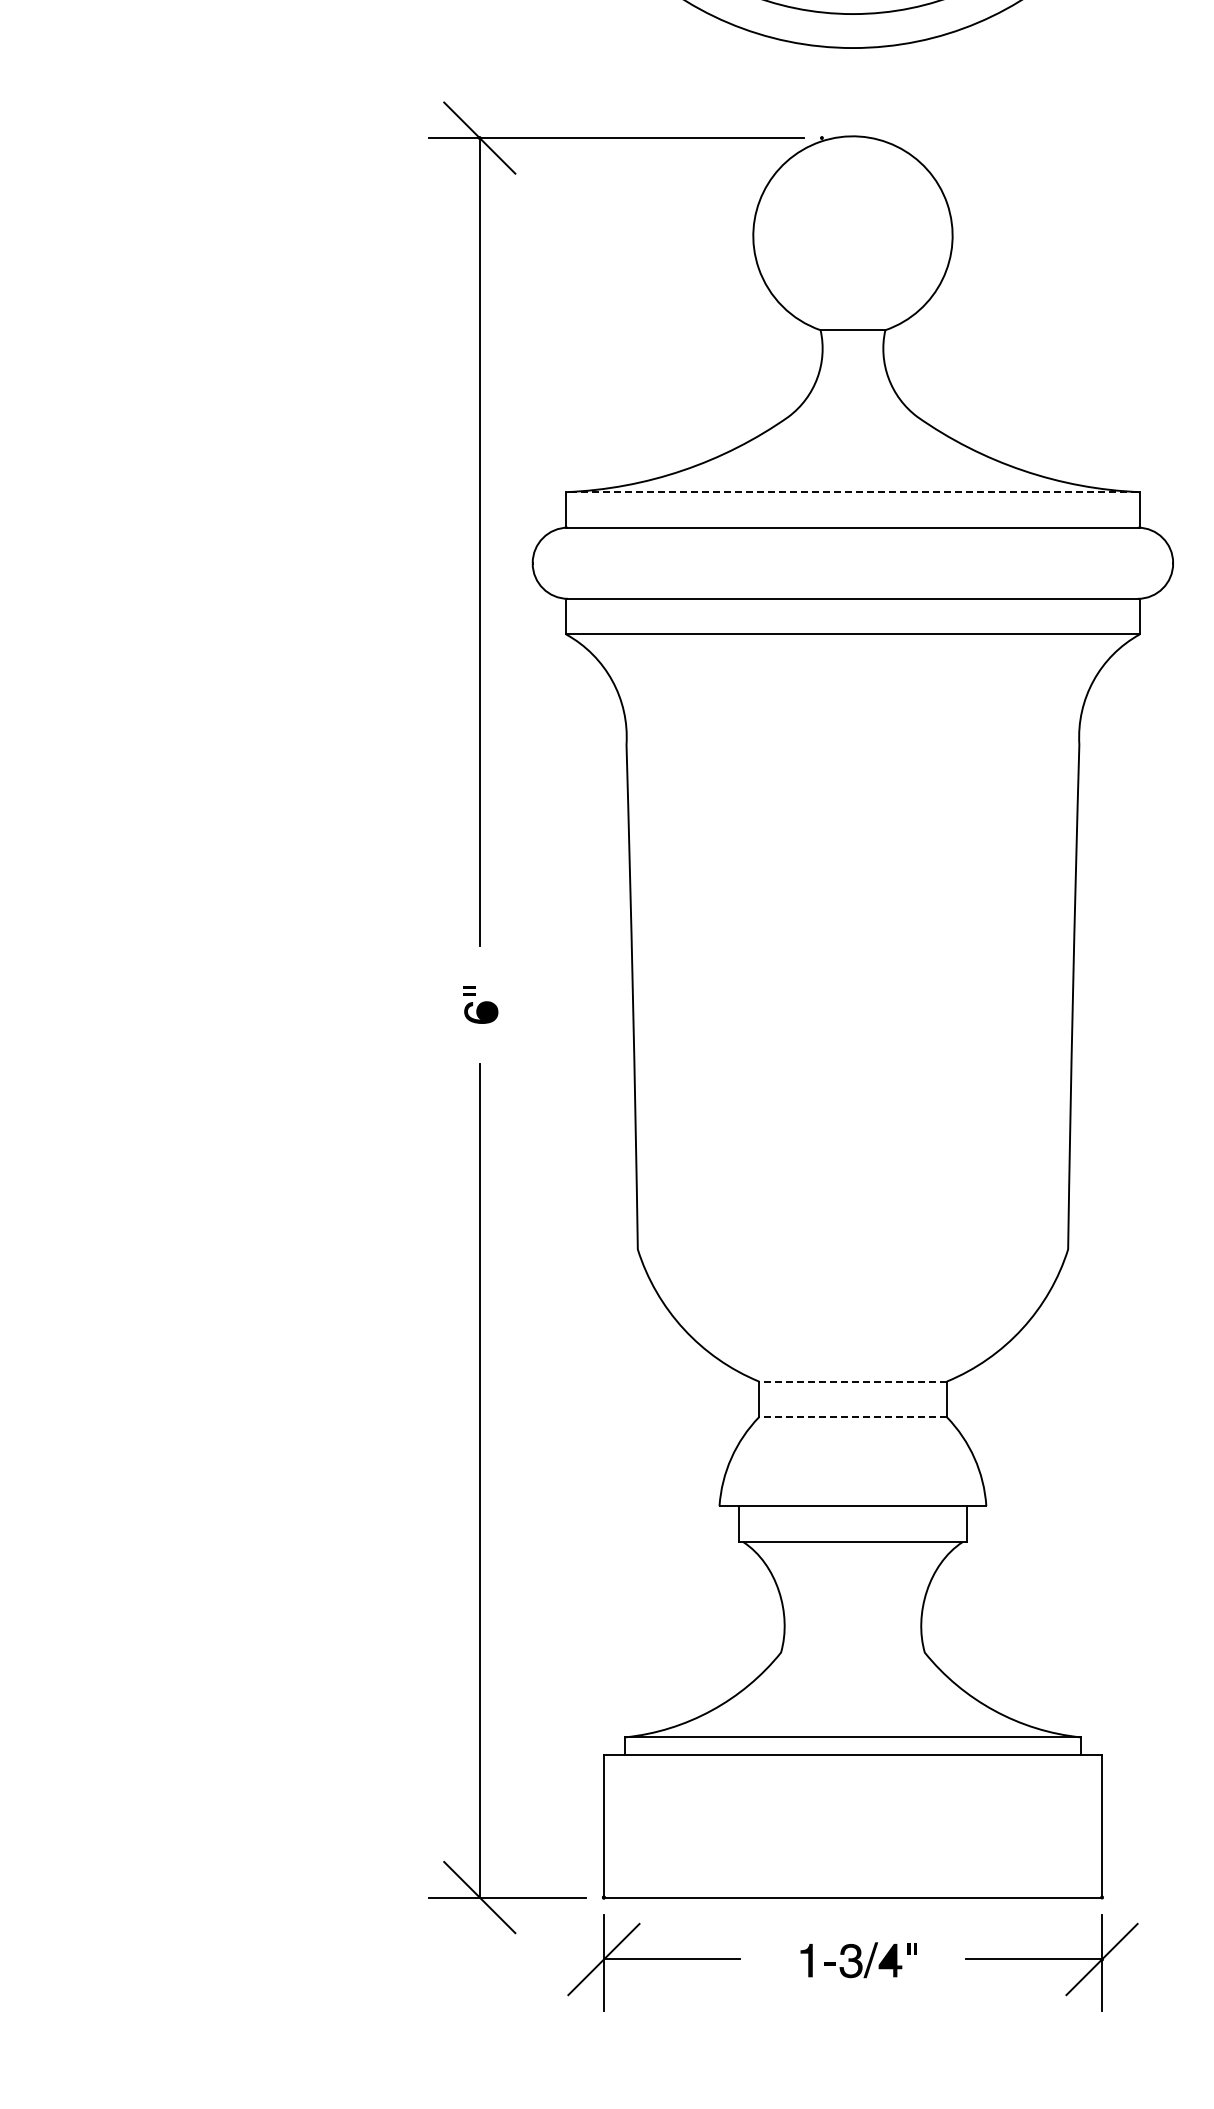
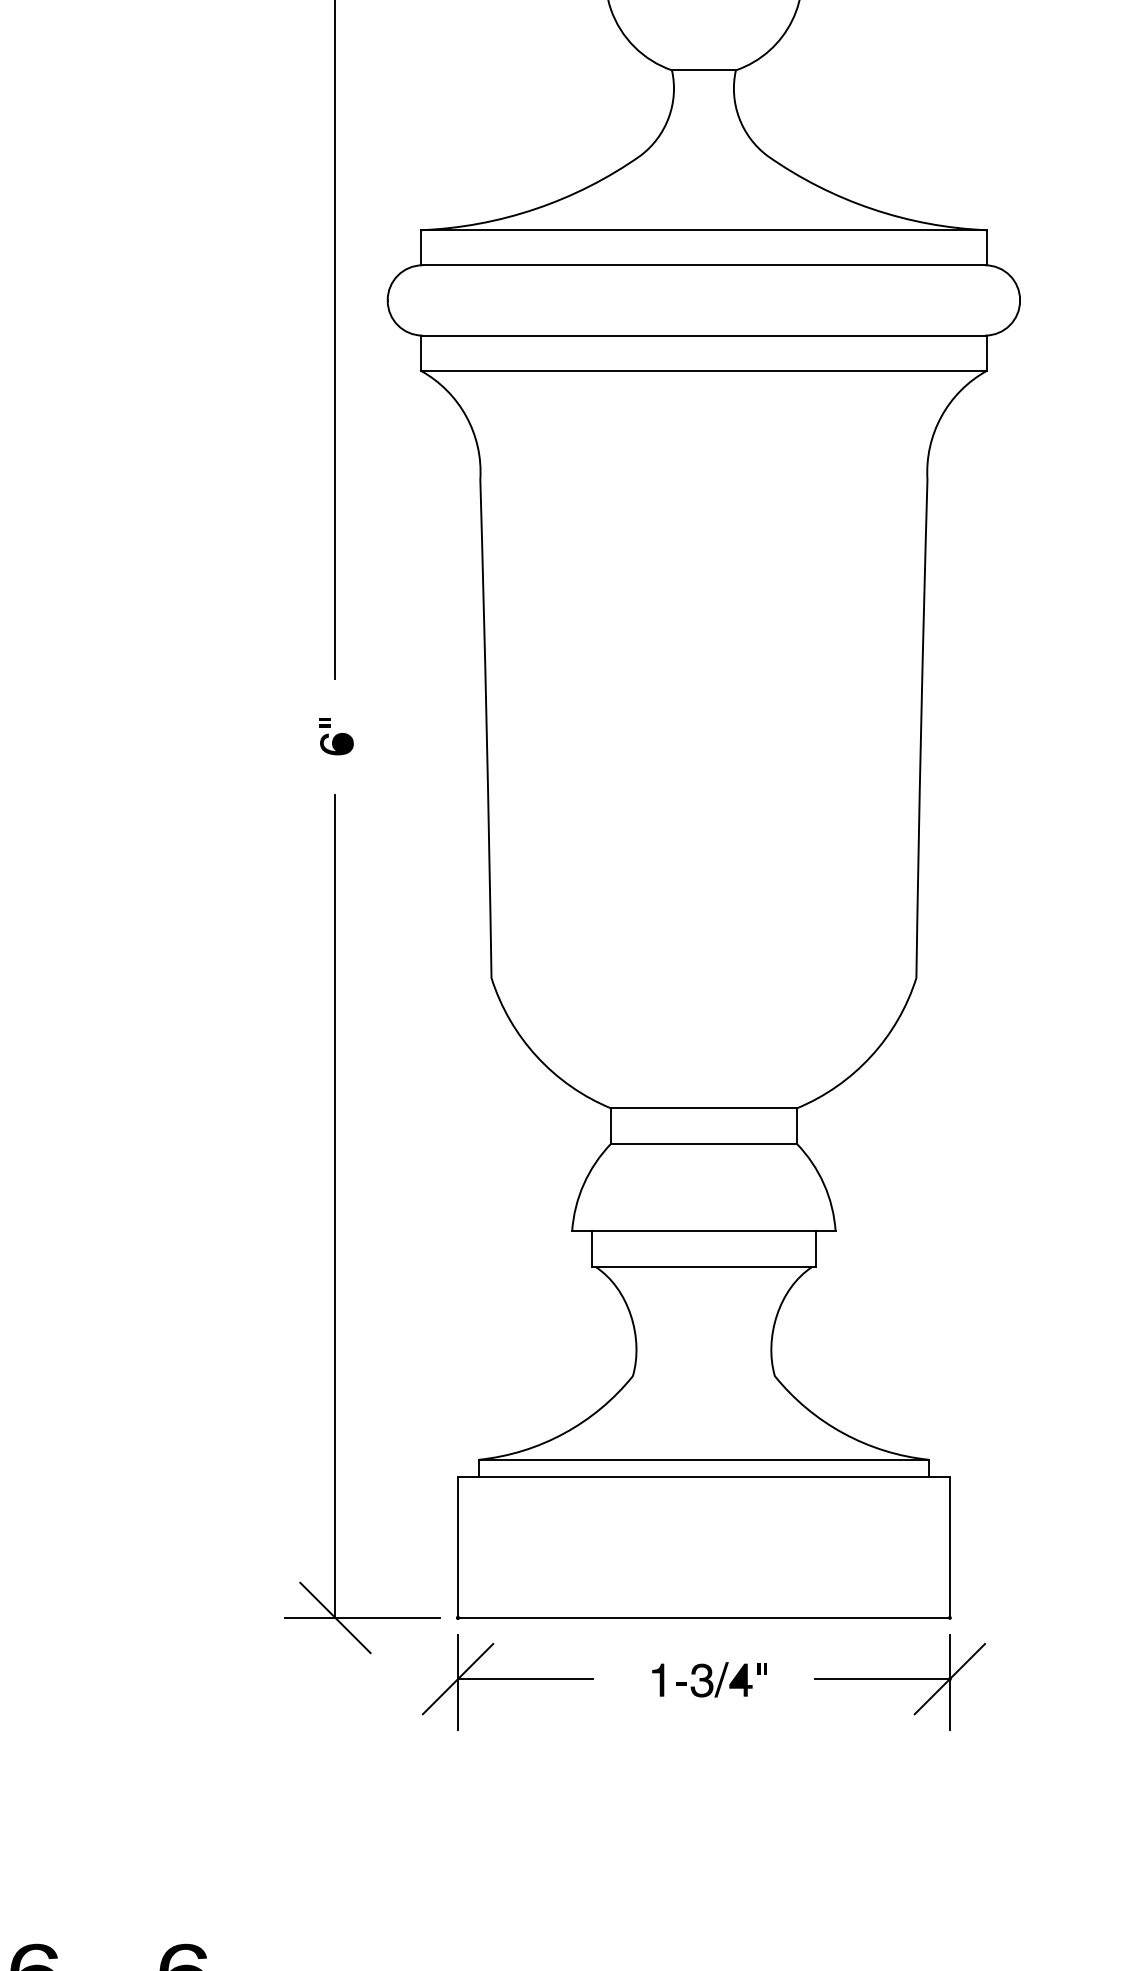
line: (851, 492) -> (702, 230), dashed -> solid
line: (852, 1381) -> (703, 1108), dashed -> solid
line: (852, 1417) -> (703, 1143), dashed -> solid

